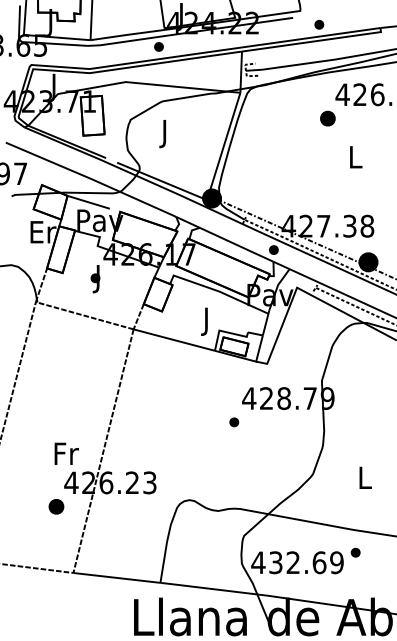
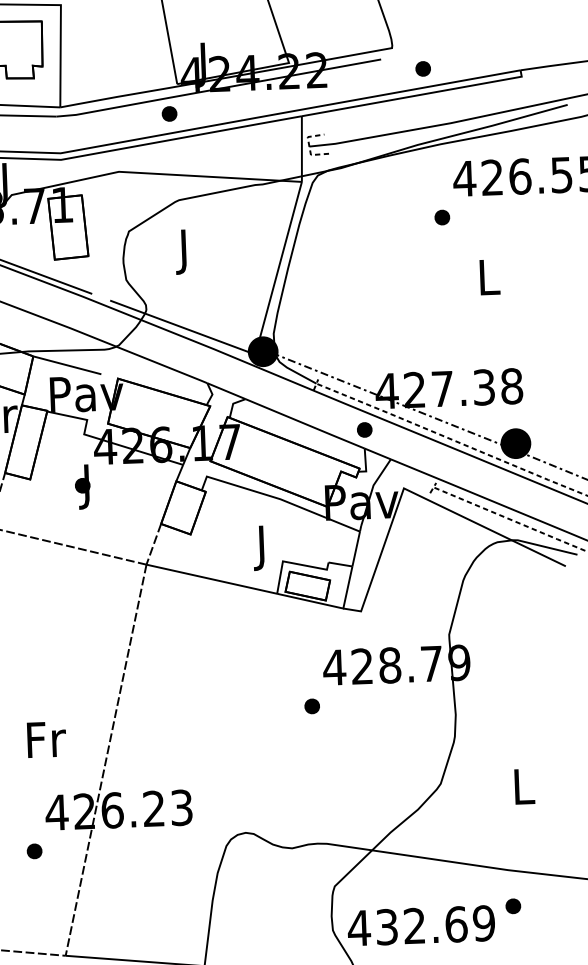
part: (327, 118) -> (441, 217), size x0.62
text: (66, 453) -> (46, 739), moved
part: (56, 506) -> (34, 851), size x0.62

